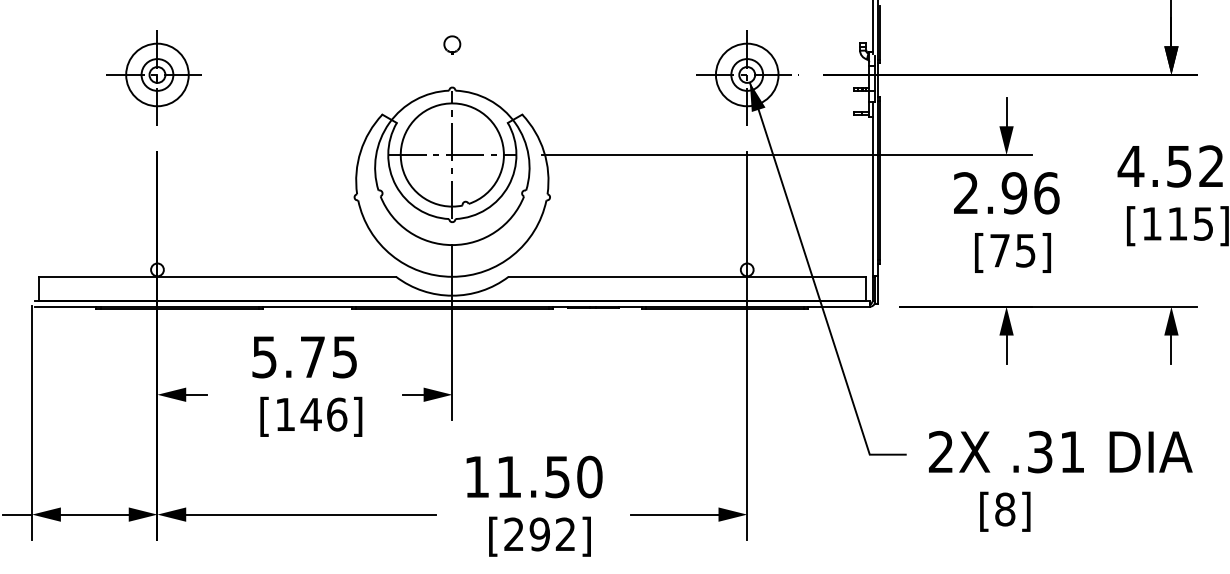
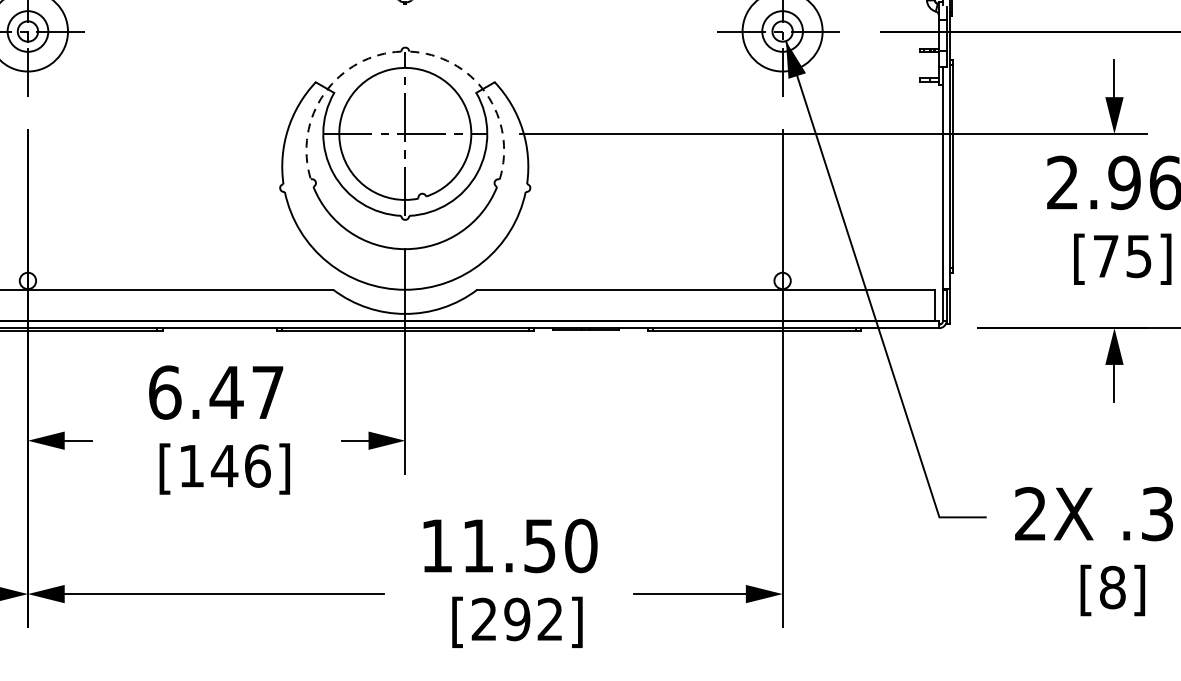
arc: (389, 123) -> (324, 93), solid -> dashed
arc: (515, 123) -> (486, 93), solid -> dashed
text: (304, 357) -> (216, 393), 5.75 -> 6.47

